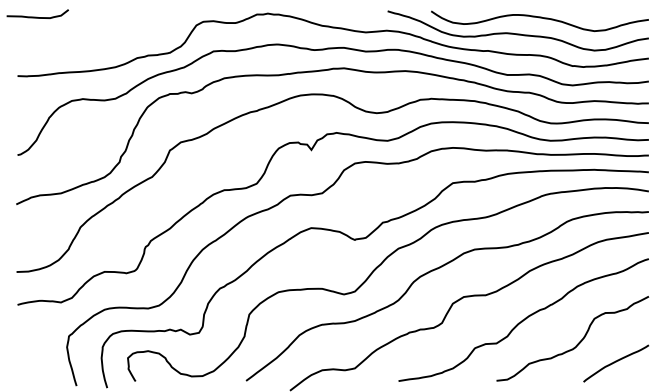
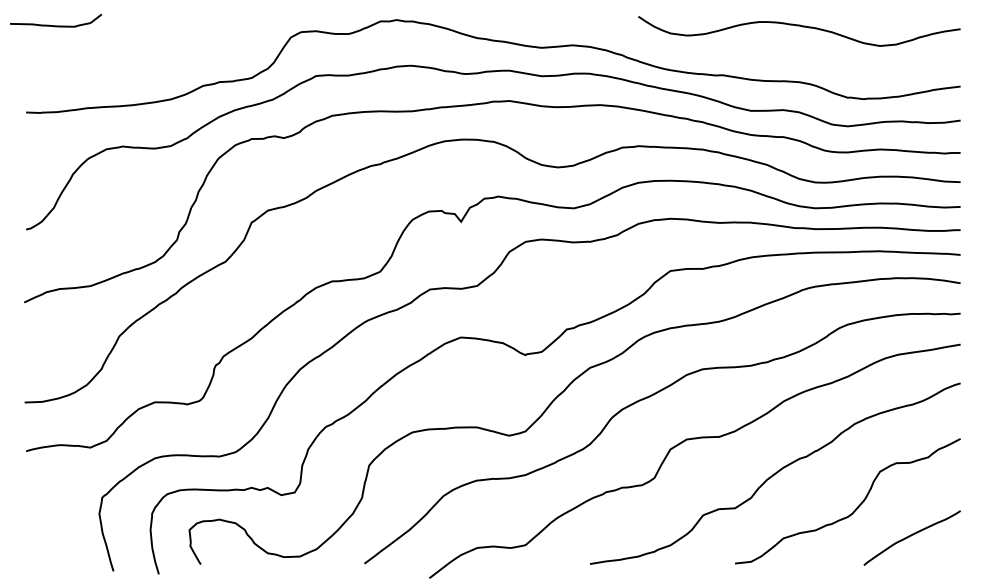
curve: (517, 33) -> (766, 49), removed

